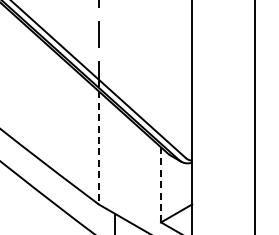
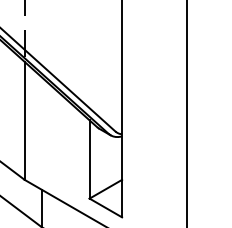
line: (98, 147) -> (24, 120), dashed -> solid
line: (161, 184) -> (90, 159), dashed -> solid

